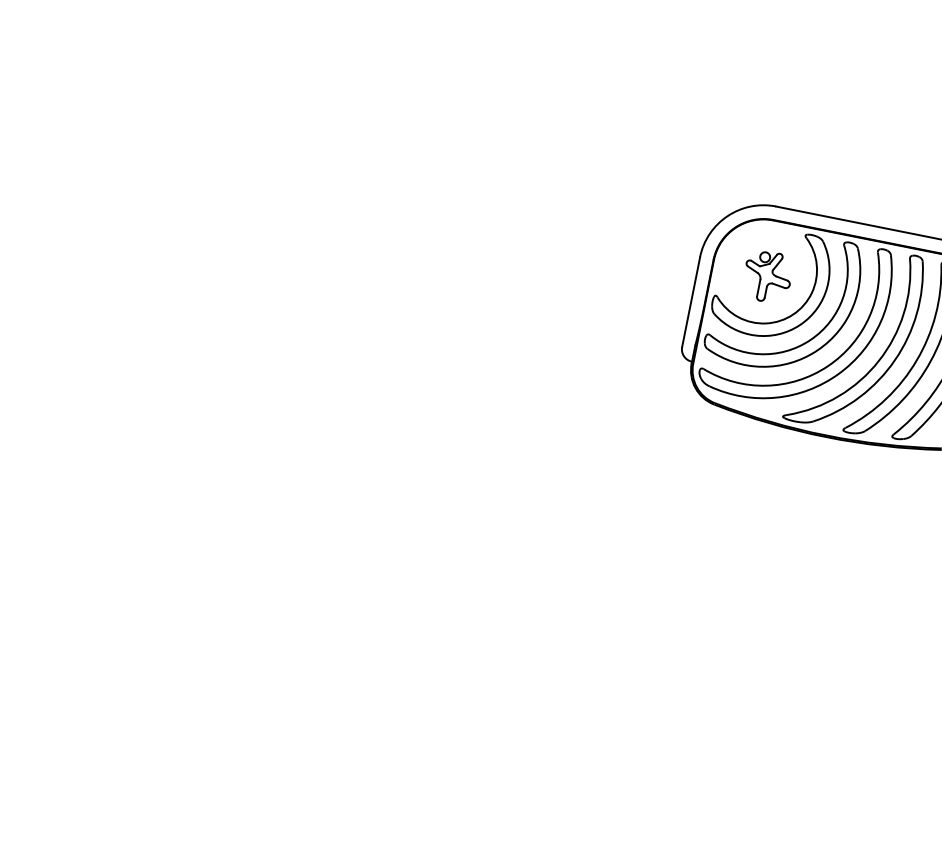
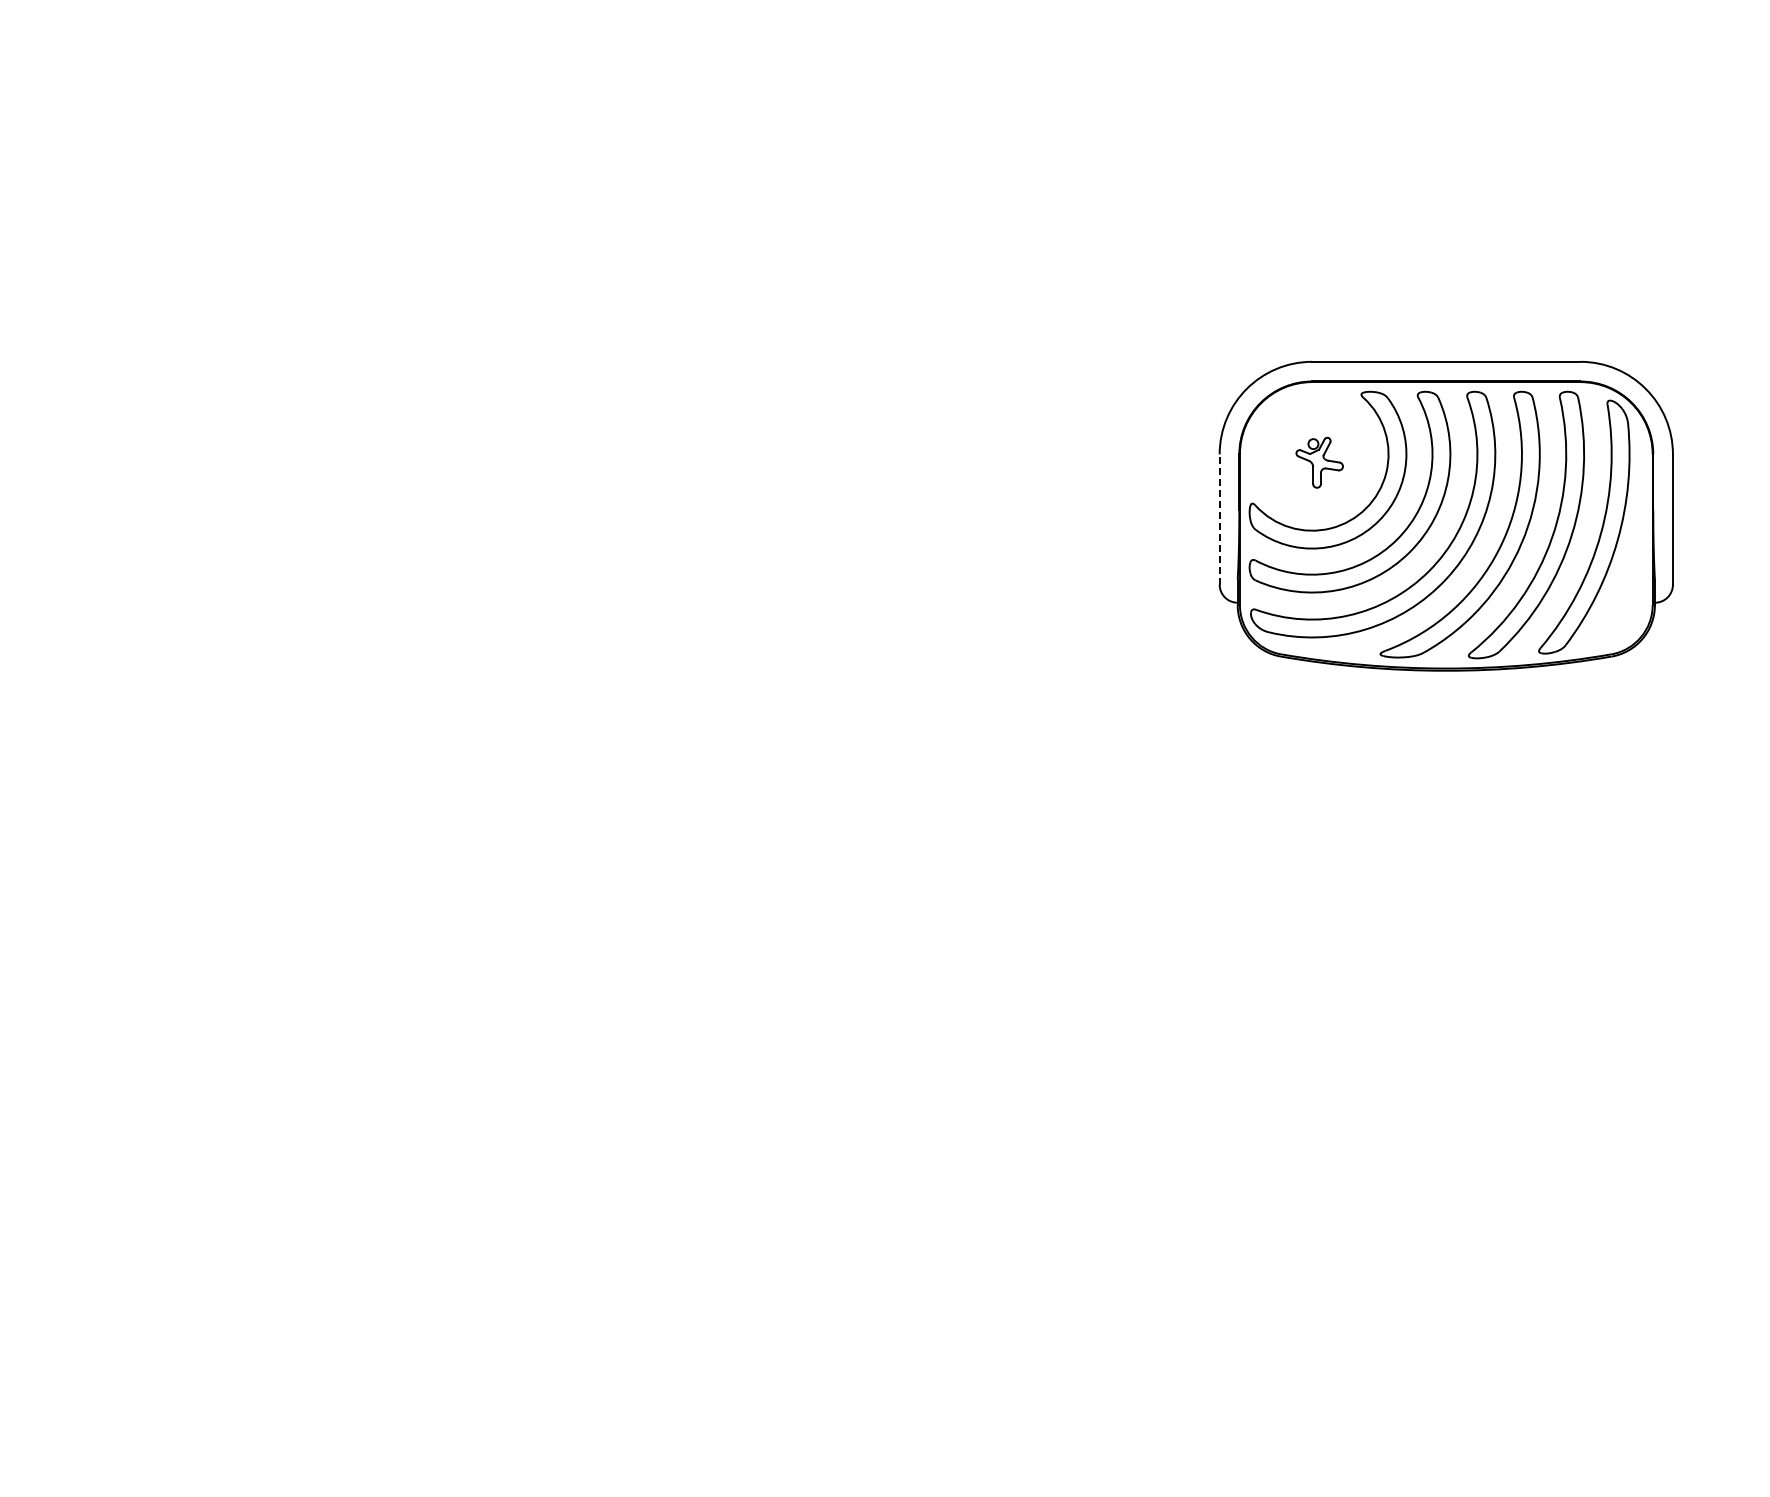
part: (767, 276) -> (1319, 462), size x0.7
line: (690, 302) -> (1219, 519), solid -> dashed

